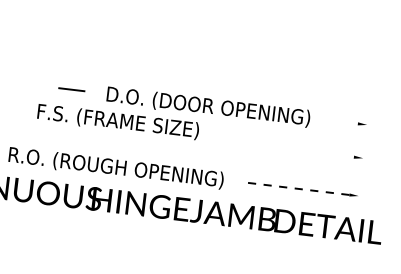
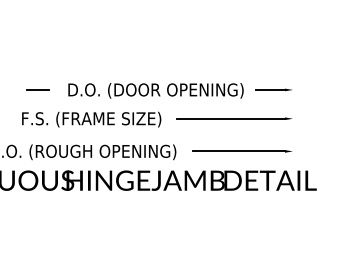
text: (118, 121) -> (91, 119), moved
line: (341, 121) -> (270, 89), added
line: (290, 149) -> (230, 118), added
line: (295, 188) -> (238, 151), dashed -> solid

